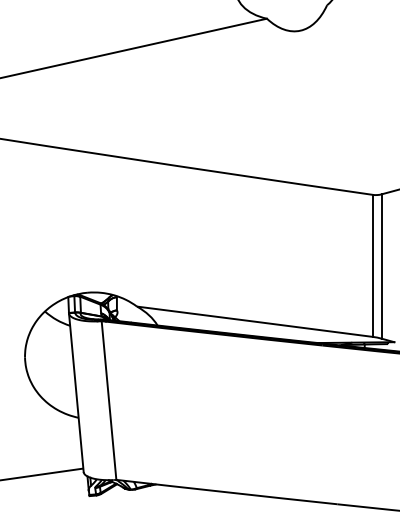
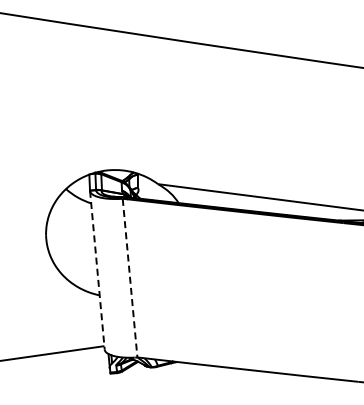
line: (76, 392) -> (97, 270), solid -> dashed
line: (109, 400) -> (130, 278), solid -> dashed

